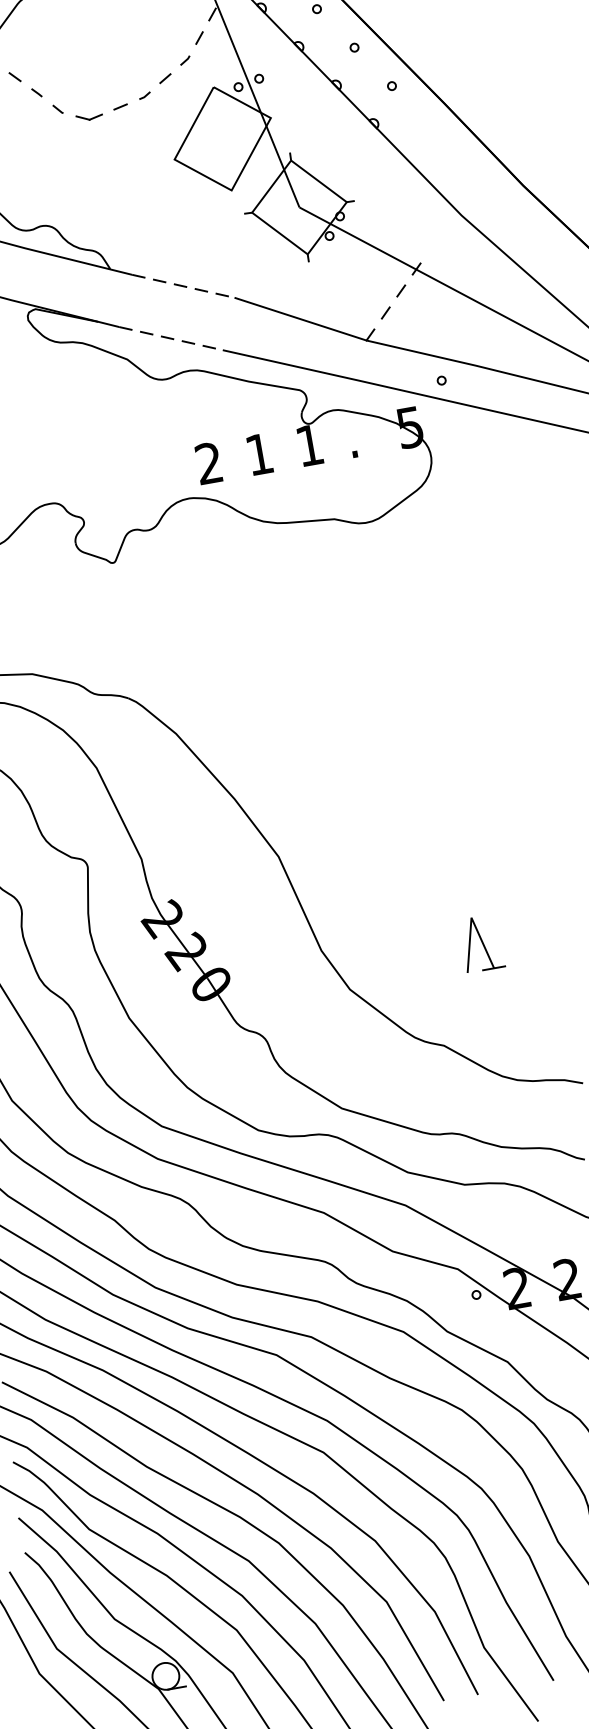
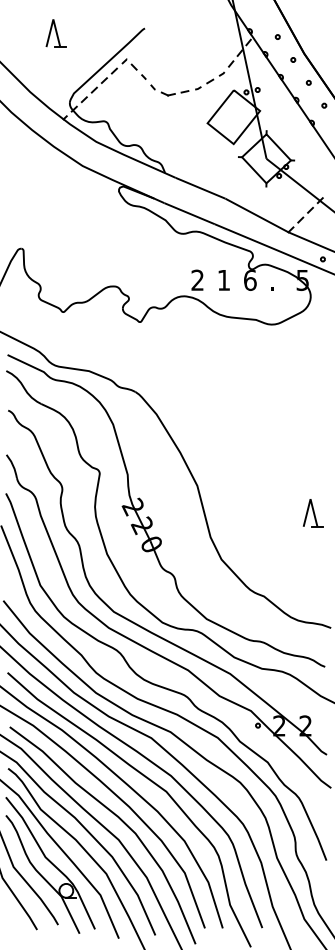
line: (183, 286) -> (200, 188), dashed -> solid
line: (172, 337) -> (190, 213), dashed -> solid
text: (310, 445) -> (250, 280), 1 -> 6
part: (480, 944) -> (312, 513), moved

